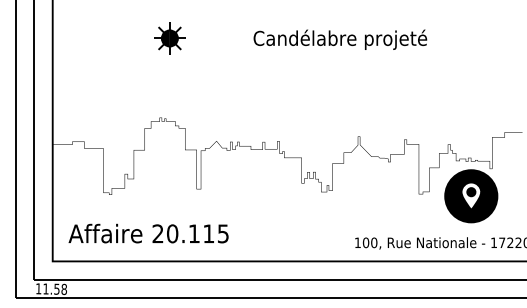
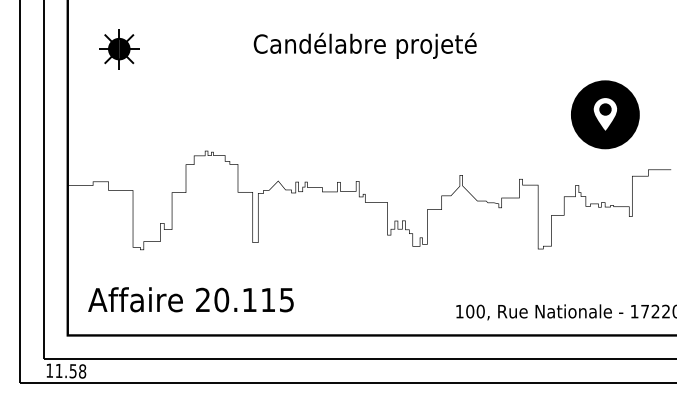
part: (170, 38) -> (119, 49), moved
text: (339, 39) -> (364, 45), moved
part: (471, 196) -> (605, 114), moved

